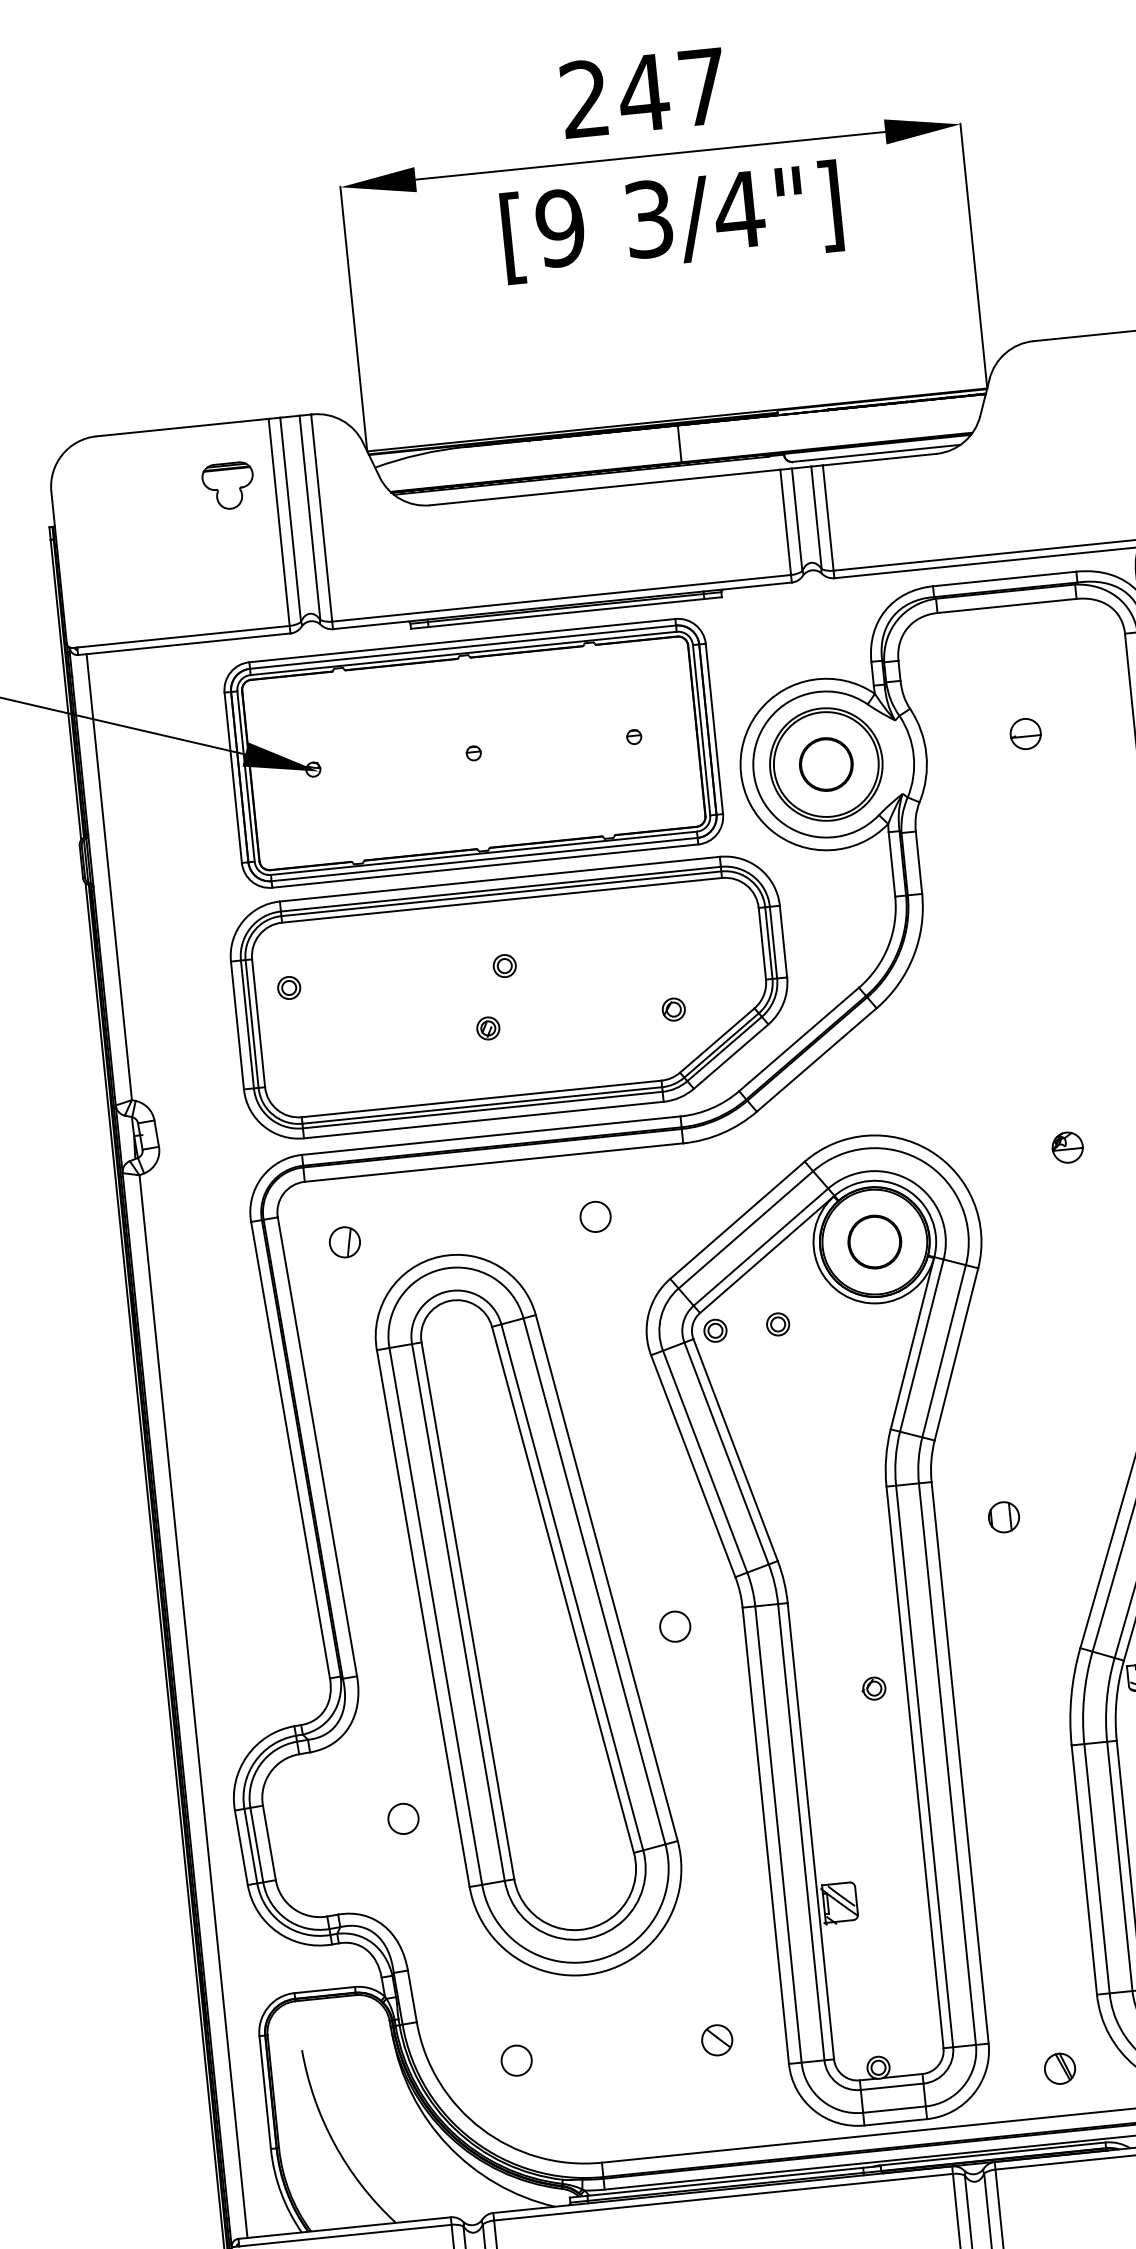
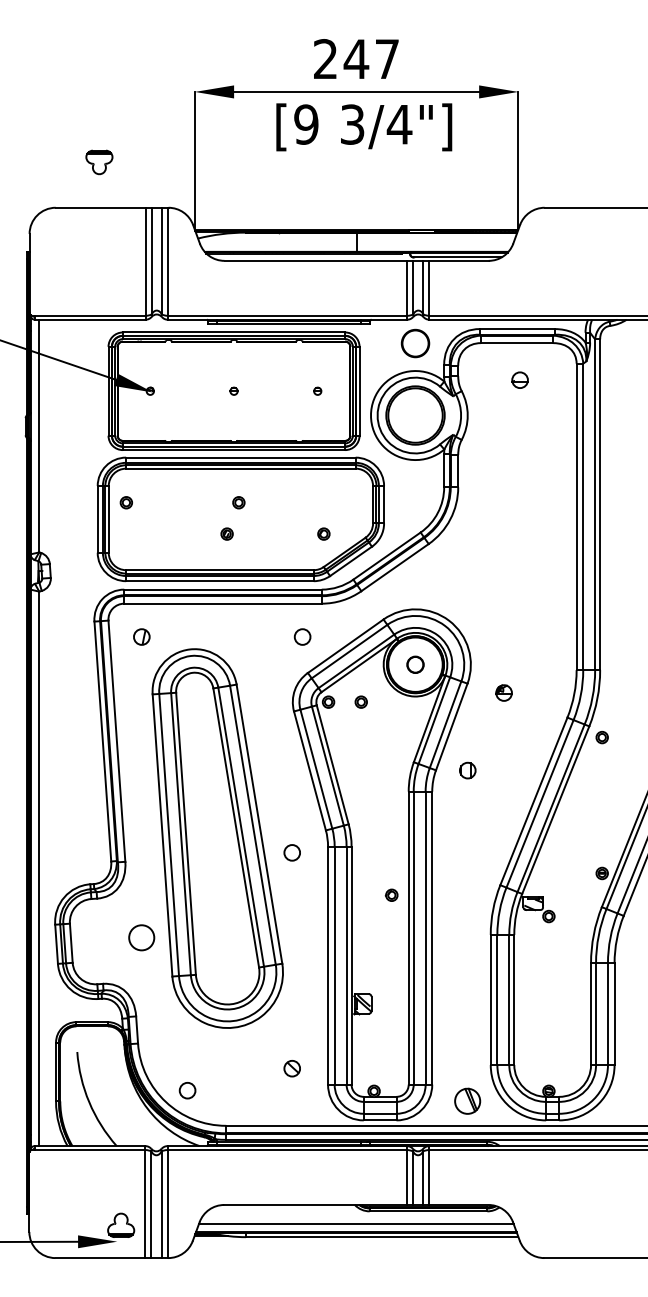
part: (228, 486) -> (99, 162), moved
part: (1024, 732) -> (519, 379), moved
part: (826, 764) -> (415, 343), moved
part: (1066, 1146) -> (503, 692), moved
circle: (595, 1215) -> (302, 636), moved
part: (874, 1241) -> (415, 664), size x0.6
part: (1003, 1517) -> (467, 770), moved
circle: (402, 1818) -> (141, 937), size x1.6
circle: (516, 2060) -> (187, 1090), moved
part: (1059, 2069) -> (467, 1101), size x1.6

